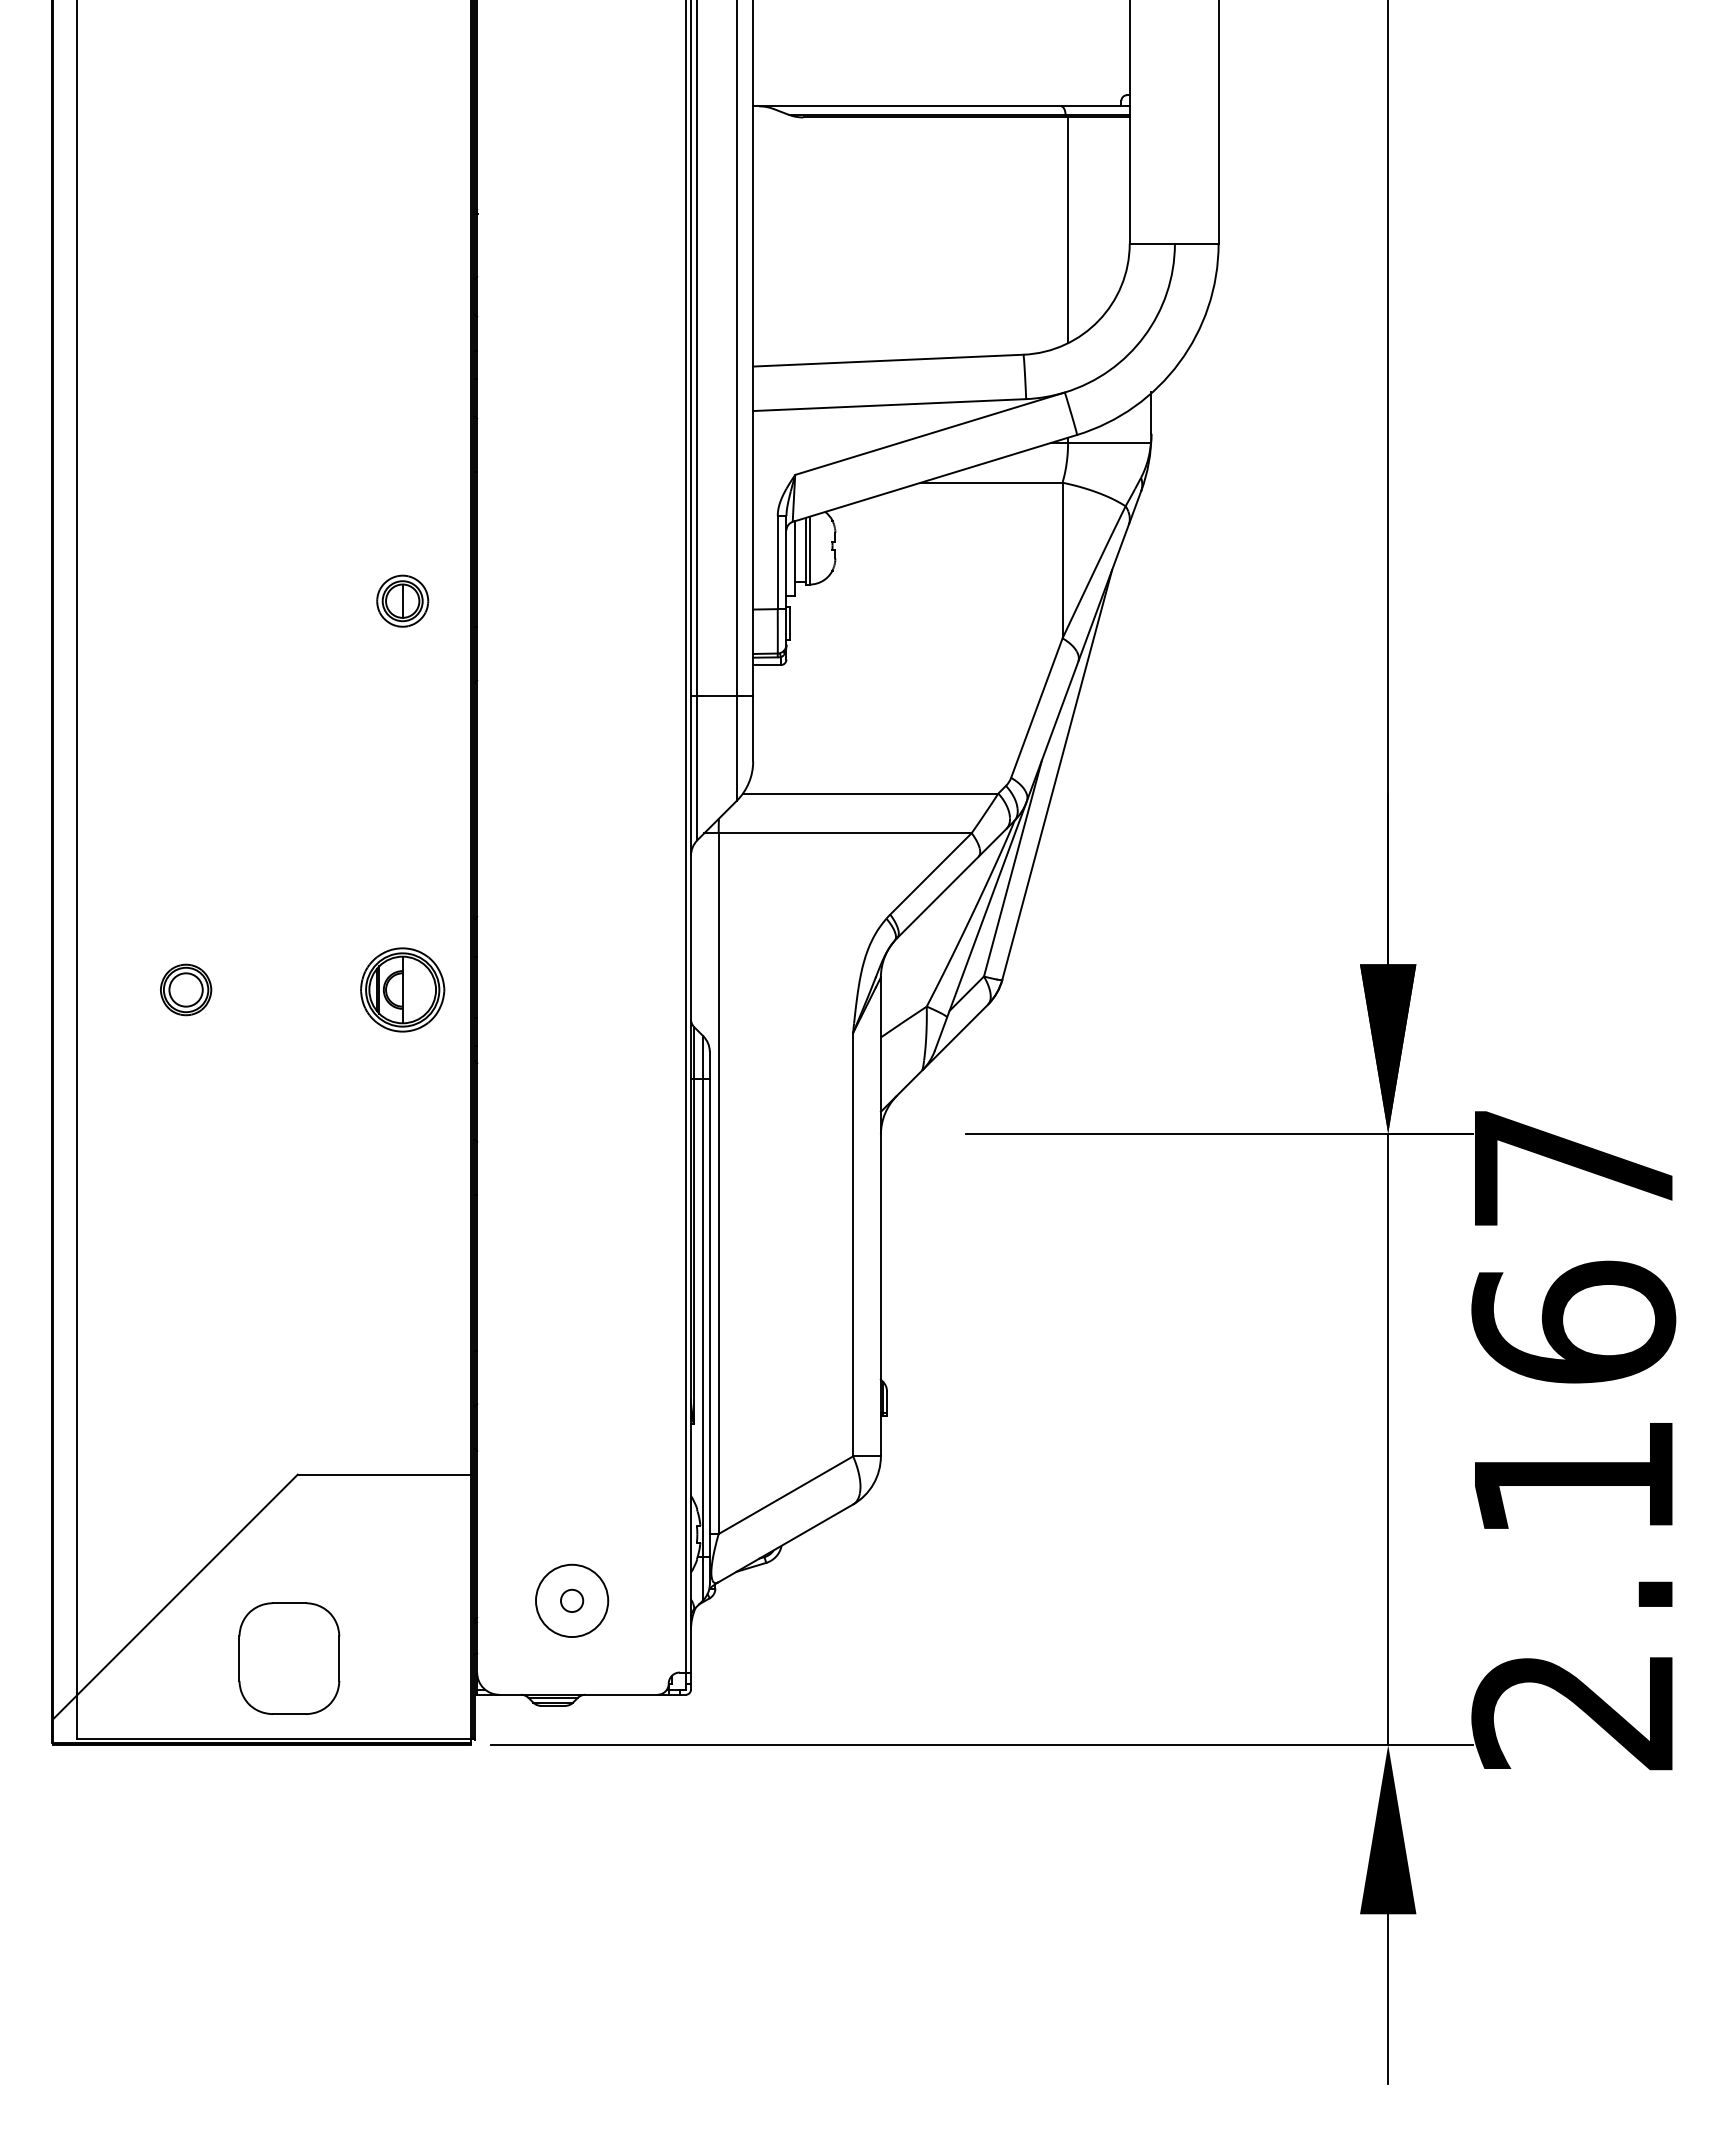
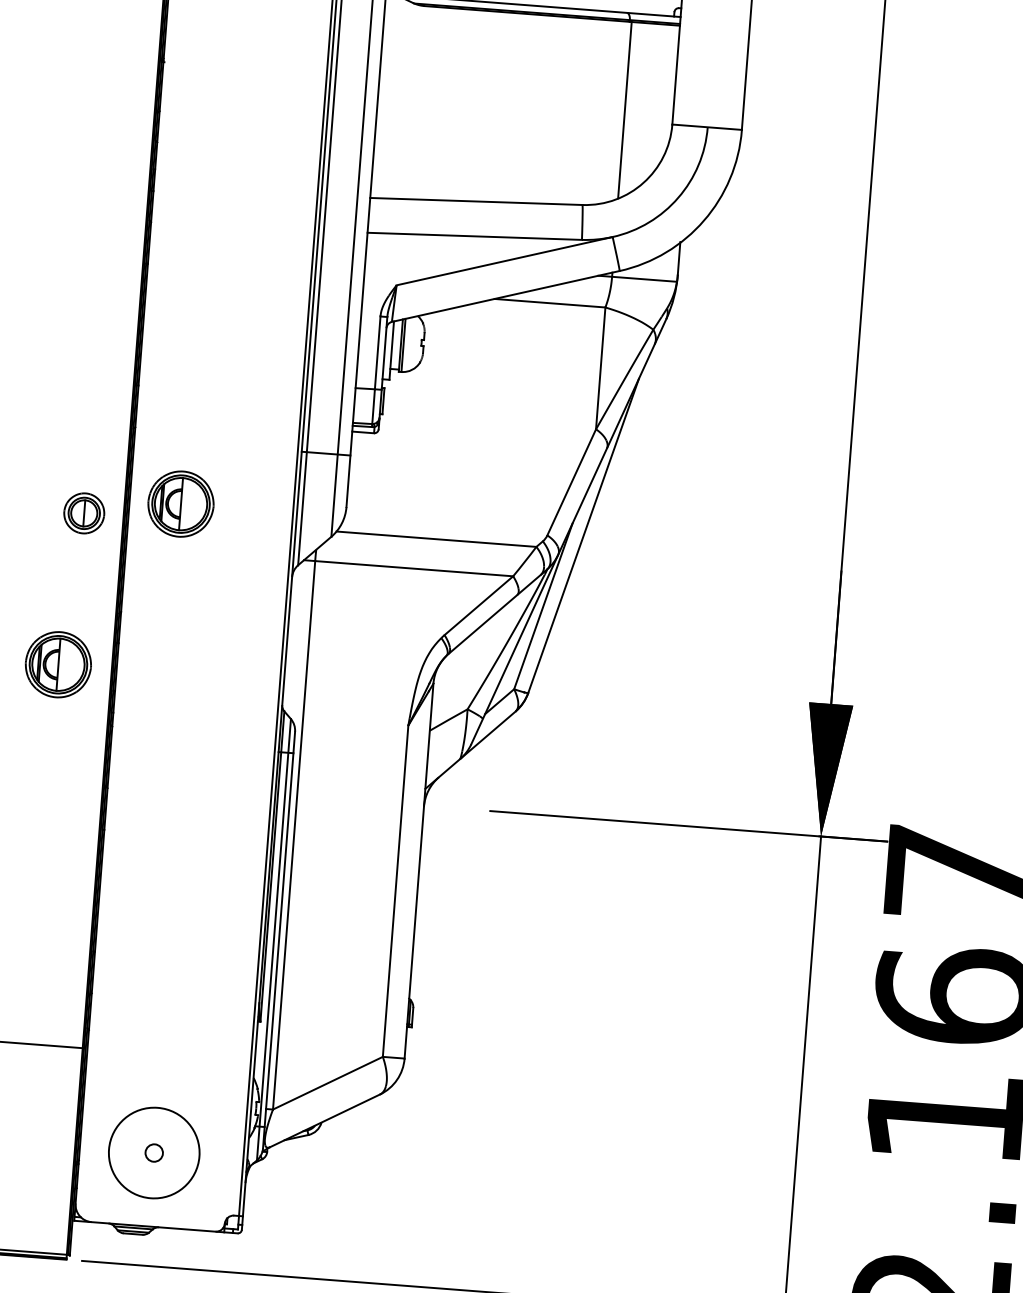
part: (402, 600) -> (84, 512), moved
part: (542, 773) -> (180, 503), added
circle: (572, 1600) -> (154, 1152), size x1.6

